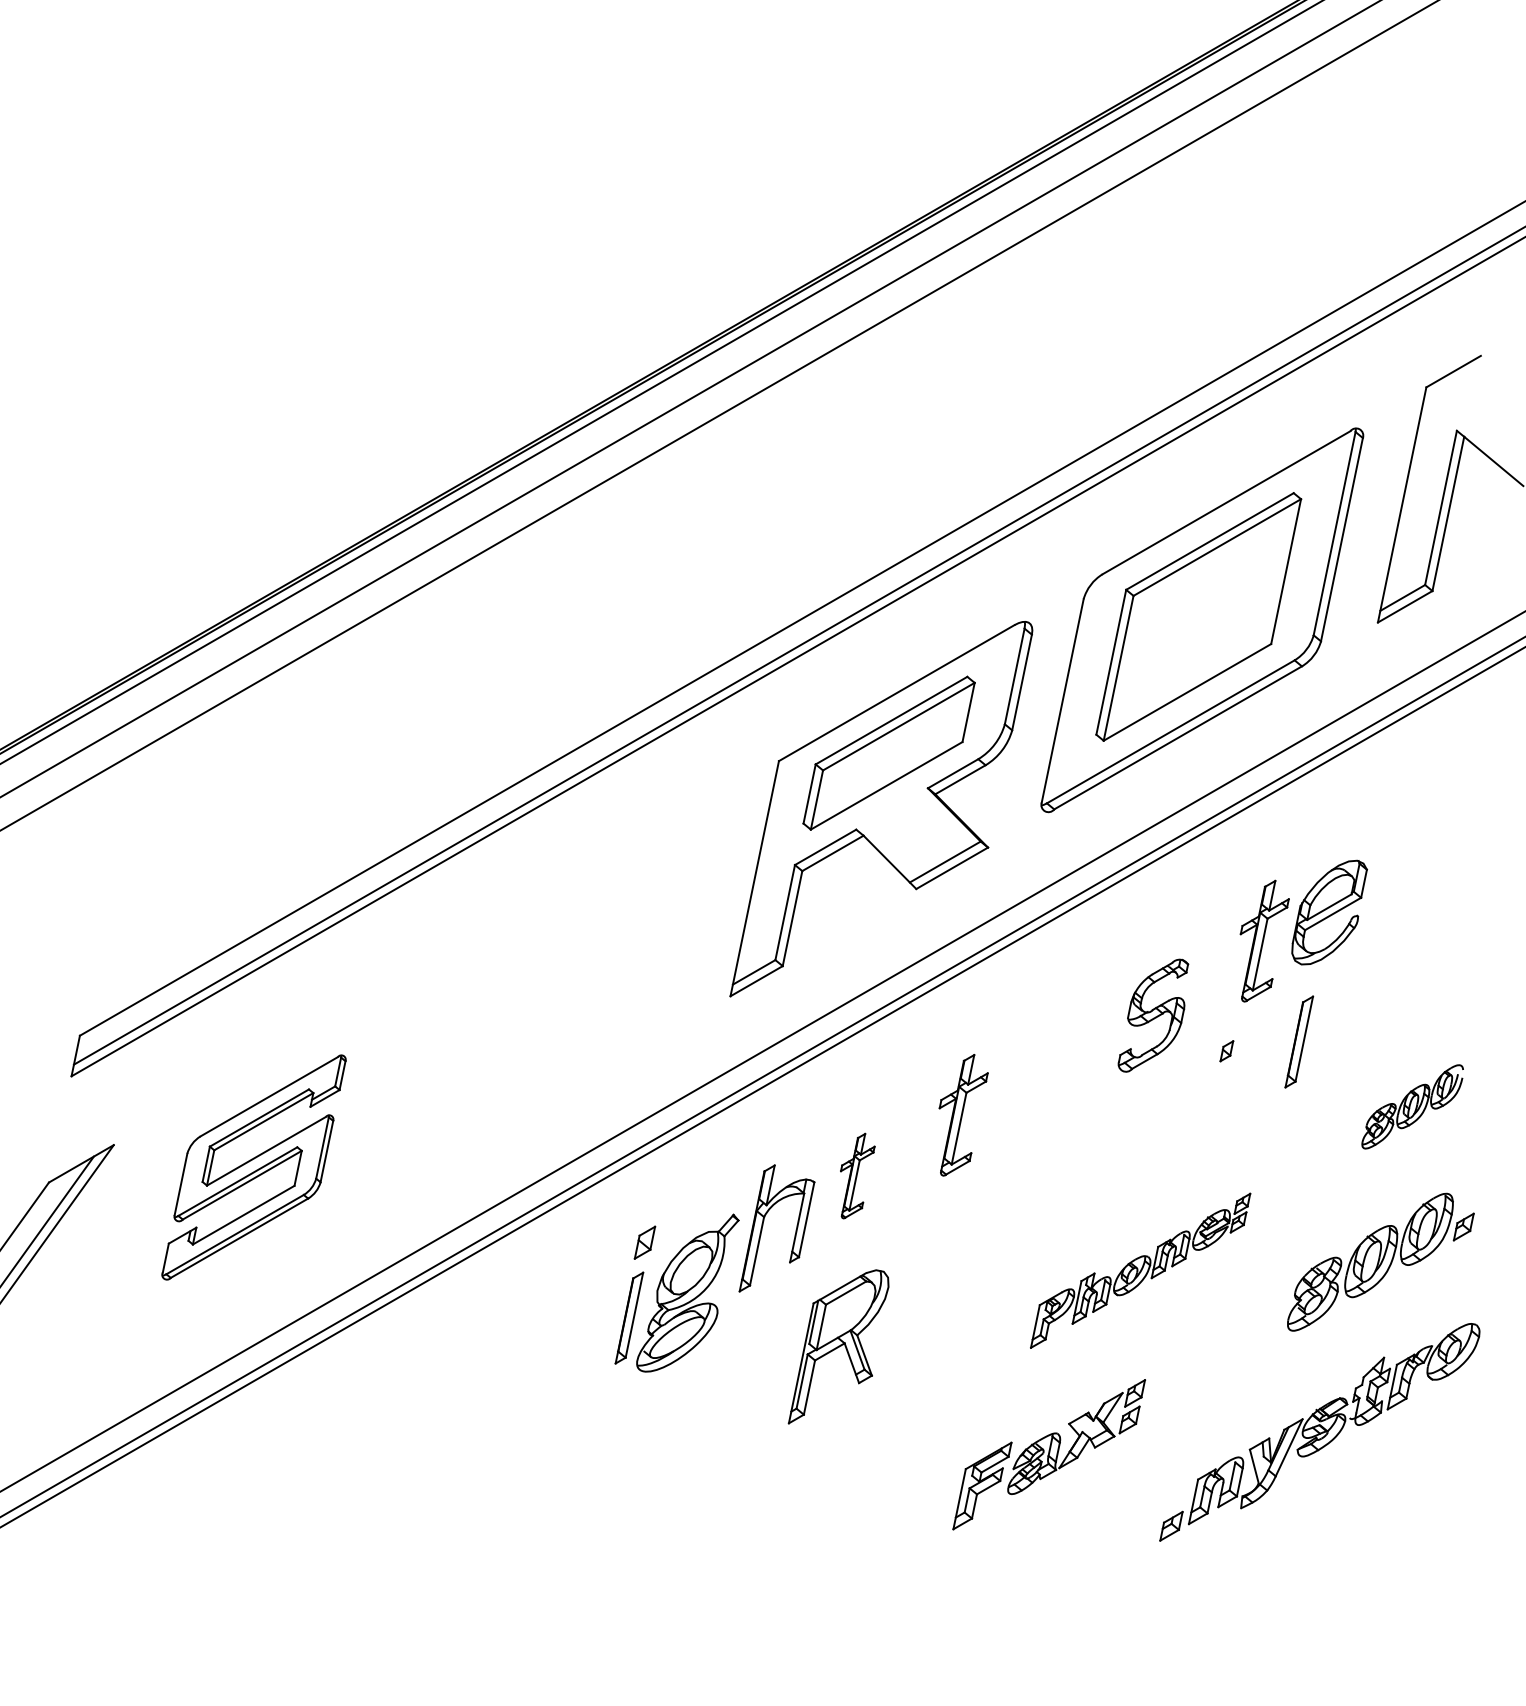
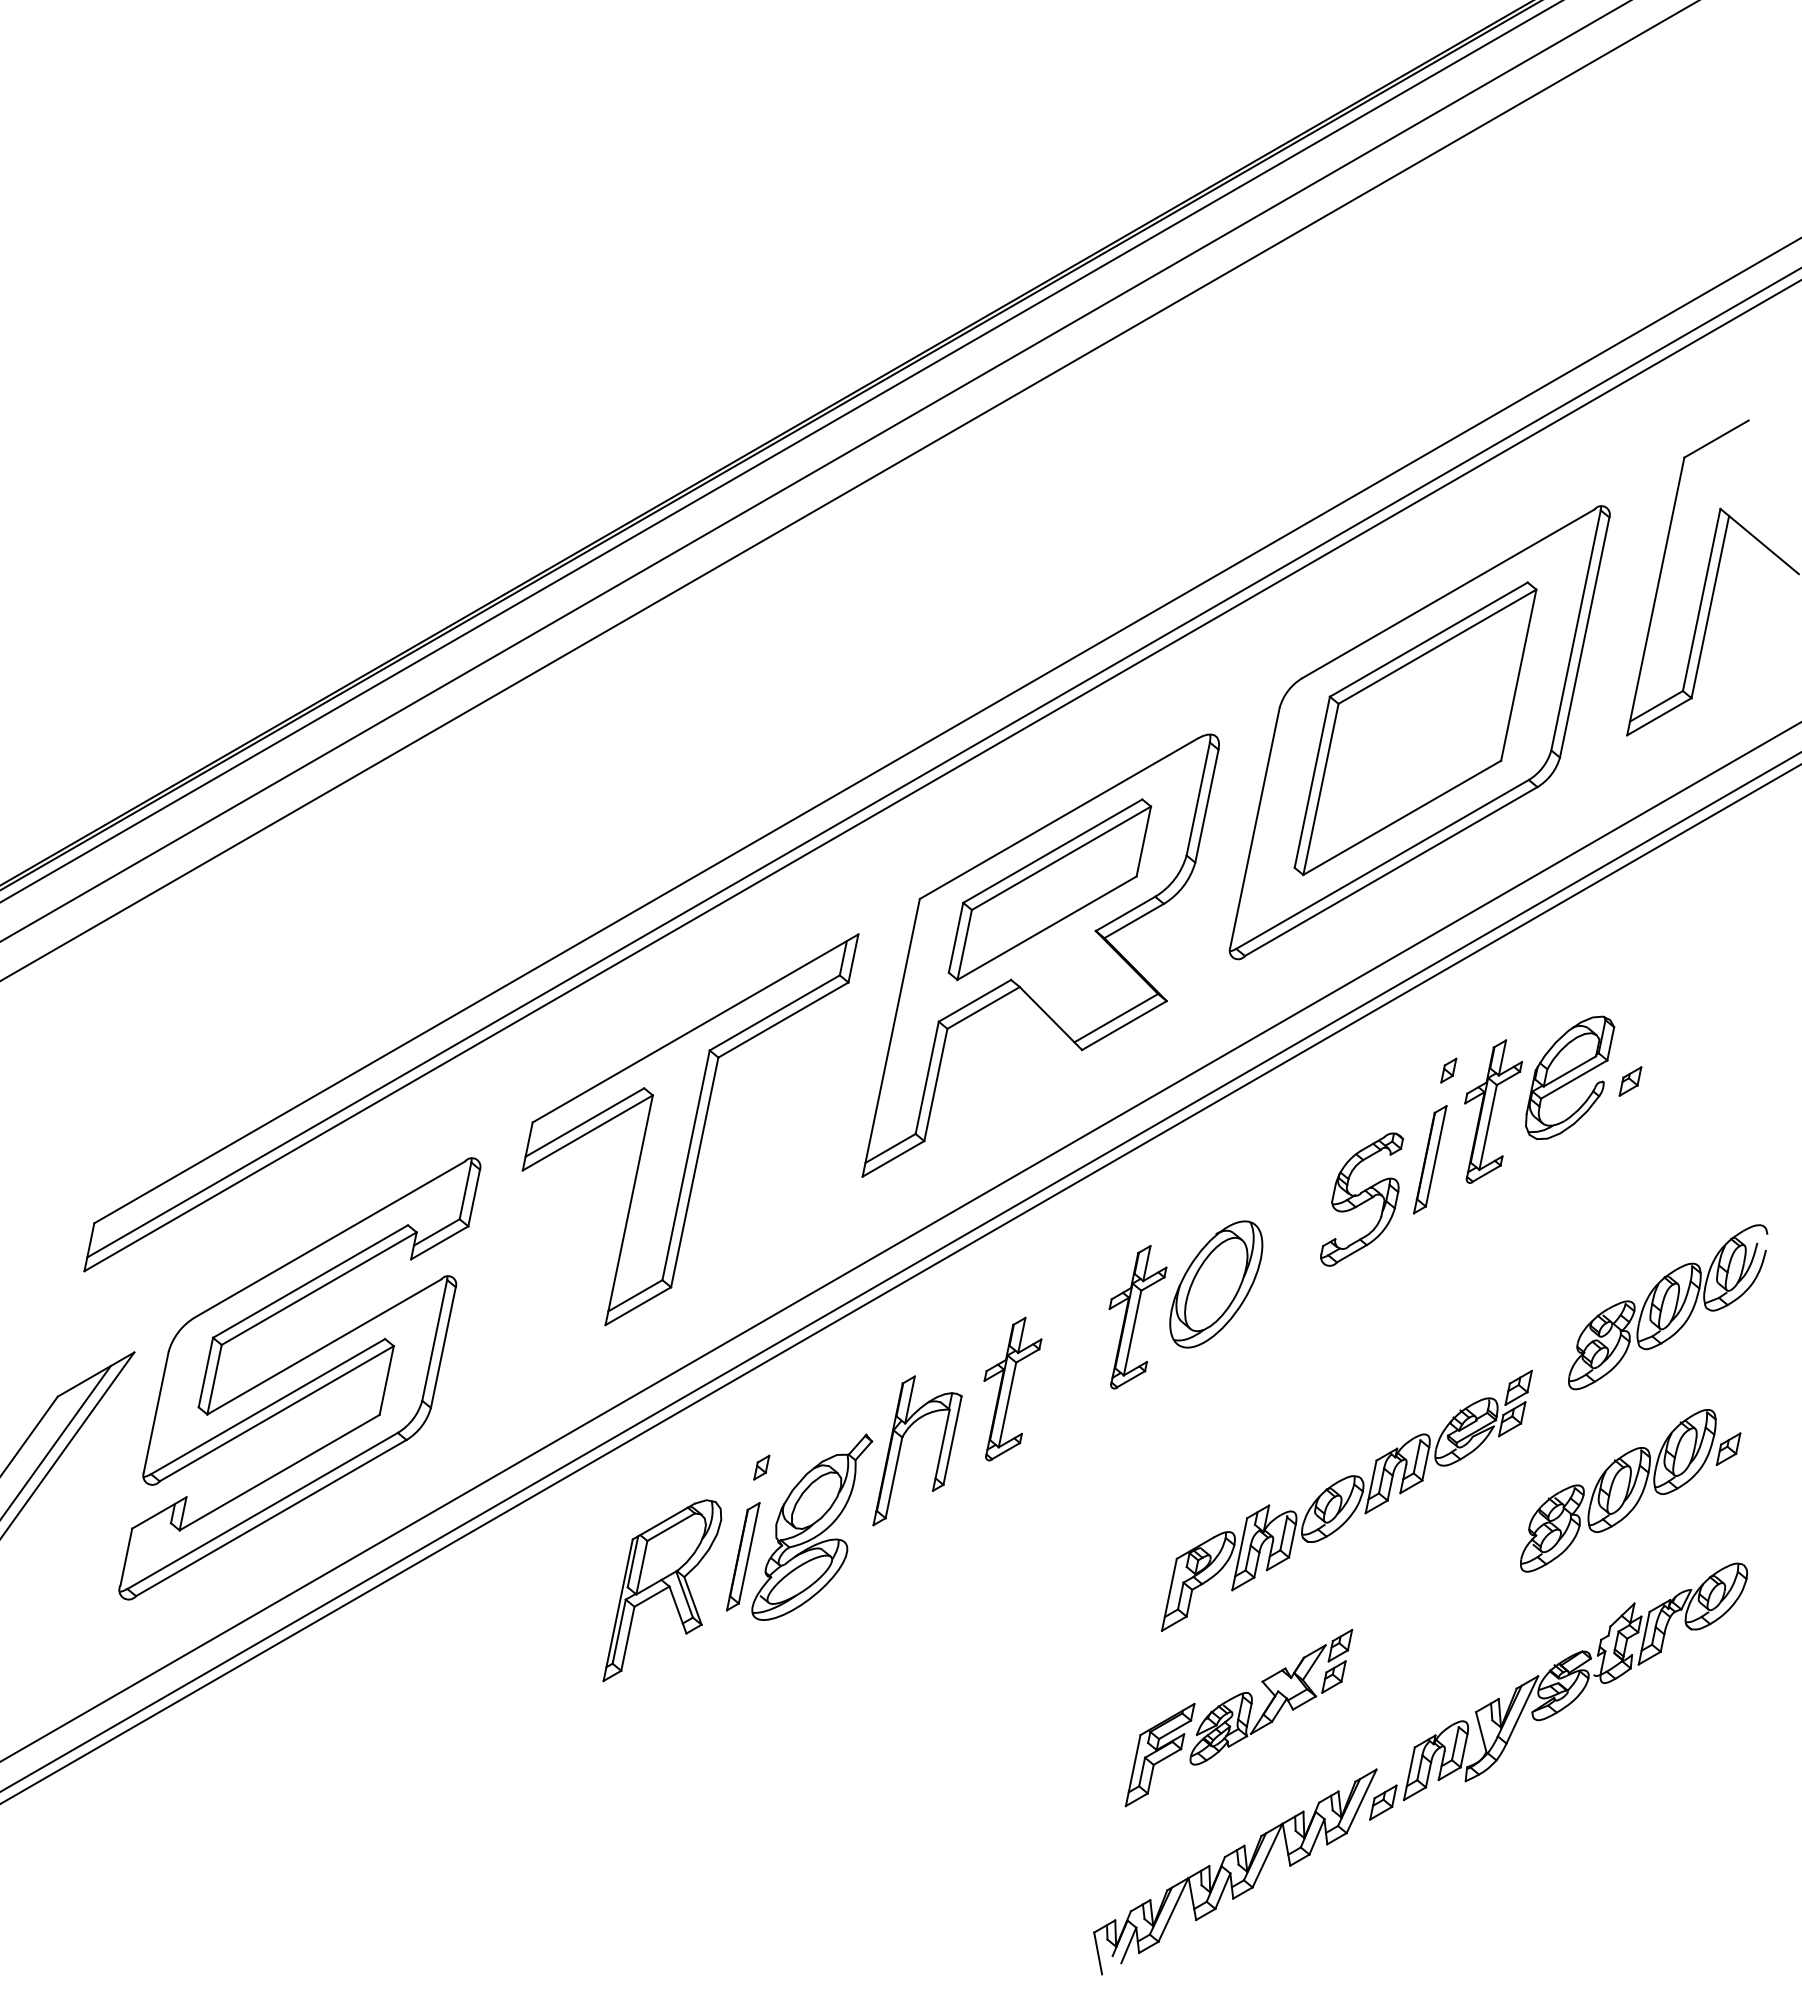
part: (1380, 915) -> (1630, 1081), added
part: (584, 956) -> (690, 1129), added
part: (1299, 1041) -> (1430, 1159), moved
part: (1226, 1051) -> (1448, 1070), moved
part: (1030, 1087) -> (1216, 1284), added
part: (1412, 1107) -> (1668, 1307), size x1.67
part: (253, 1167) -> (299, 1378), size x1.67
part: (857, 1175) -> (1012, 1388), size x1.43
part: (644, 1242) -> (761, 1467), size x0.62
part: (1140, 1270) -> (1346, 1500), size x1.43
part: (838, 1346) -> (662, 1590), moved
part: (1046, 1584) -> (1235, 1871), added

